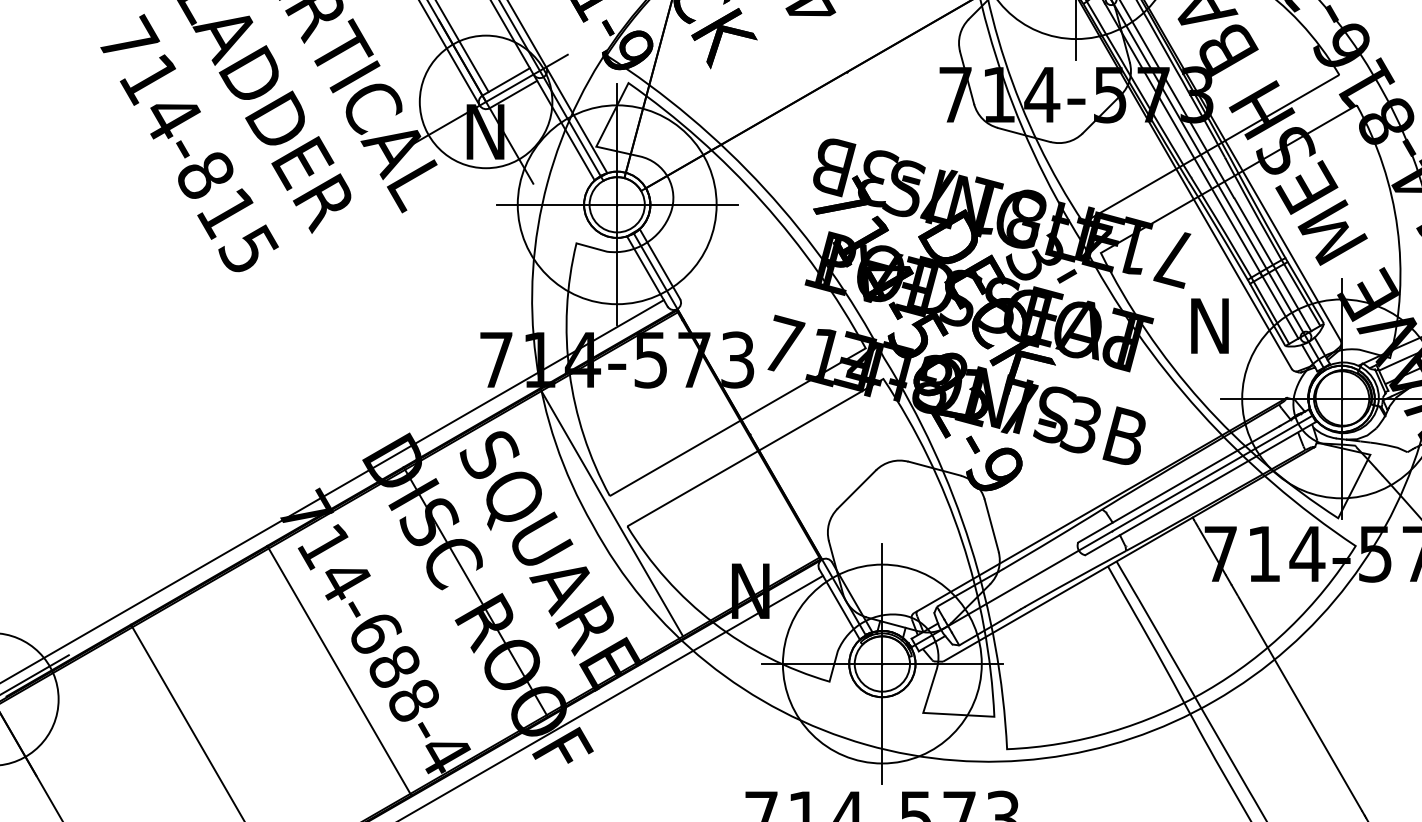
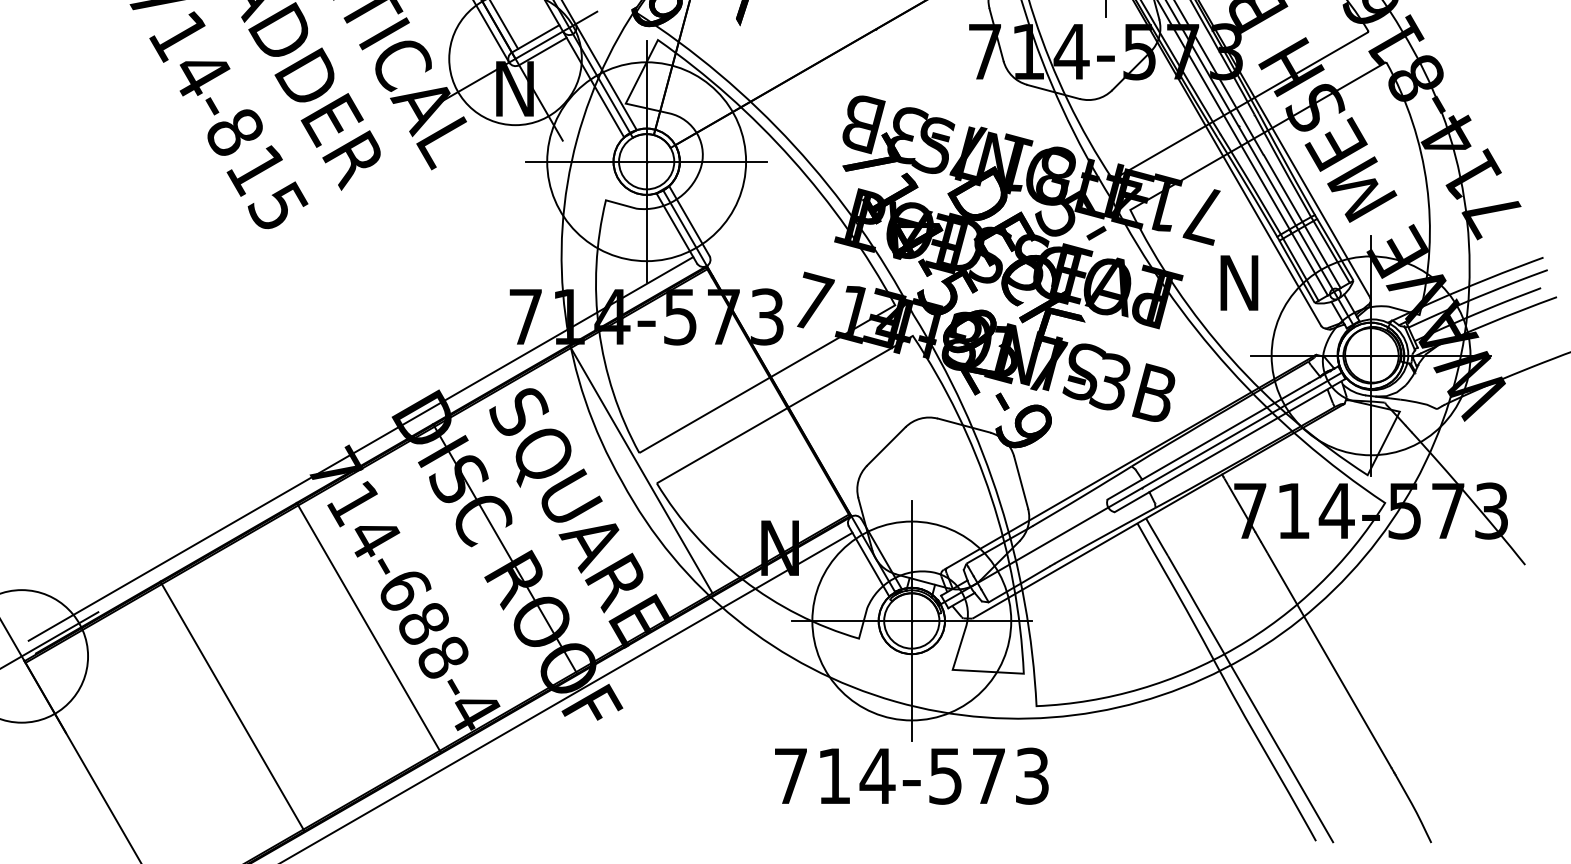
text: (1036, 256) -> (1065, 213), 3' -> 5'

